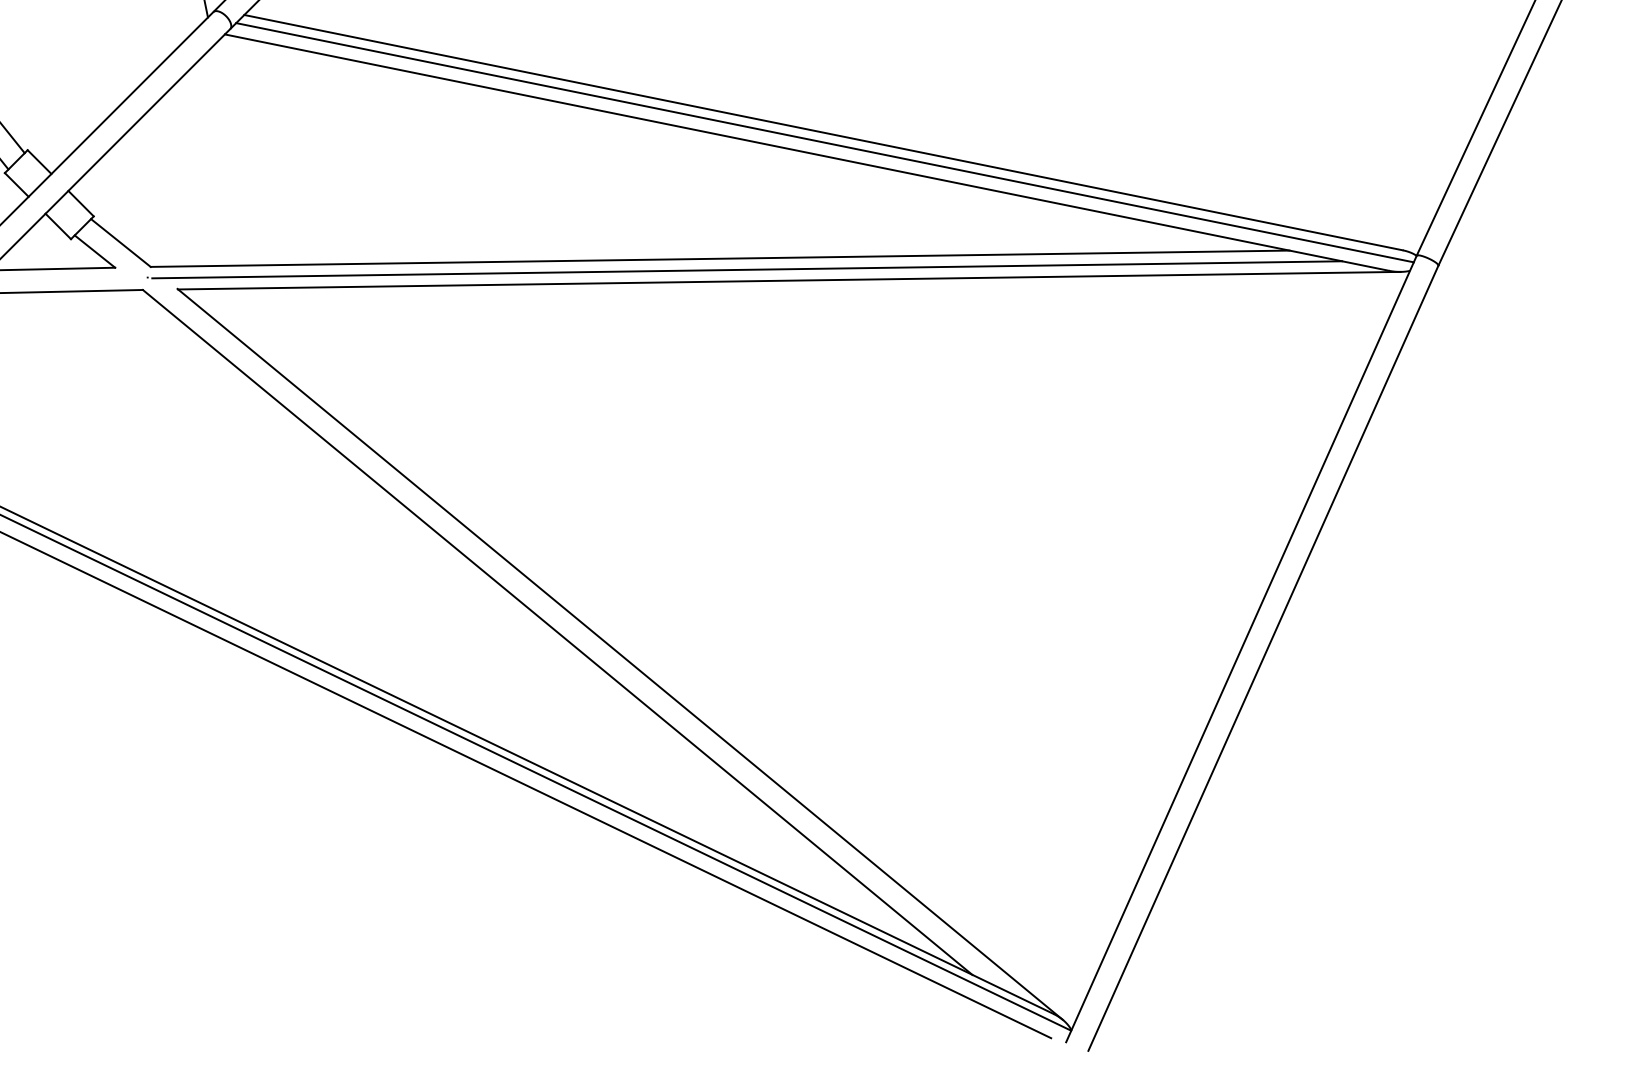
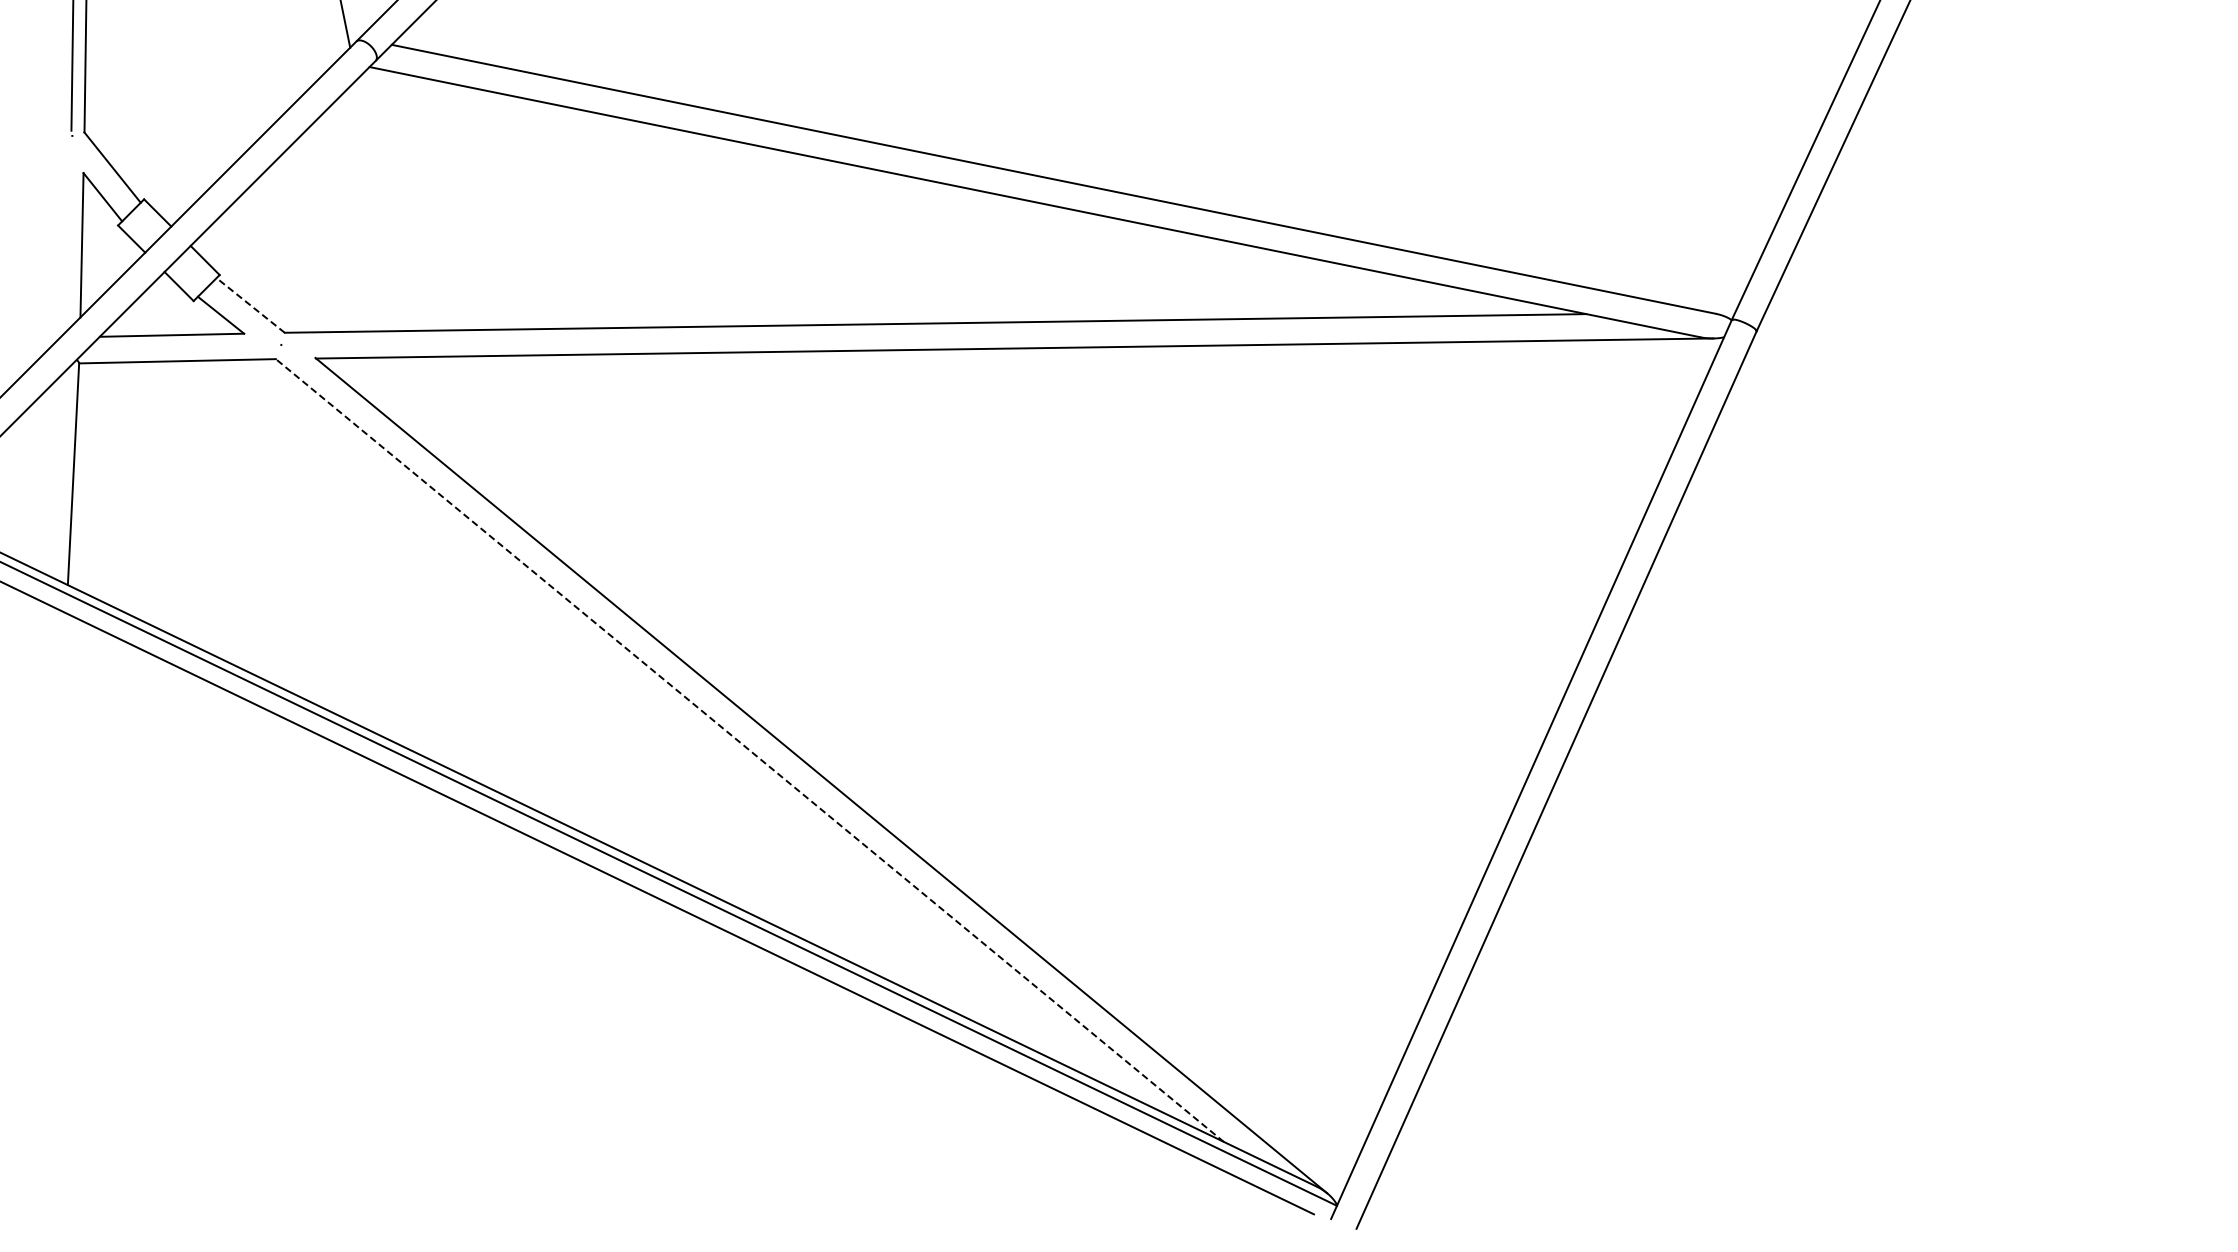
line: (825, 142) -> (1055, 190), removed
line: (120, 243) -> (250, 305), solid -> dashed
line: (747, 269) -> (966, 335), removed
line: (557, 632) -> (749, 750), solid -> dashed

